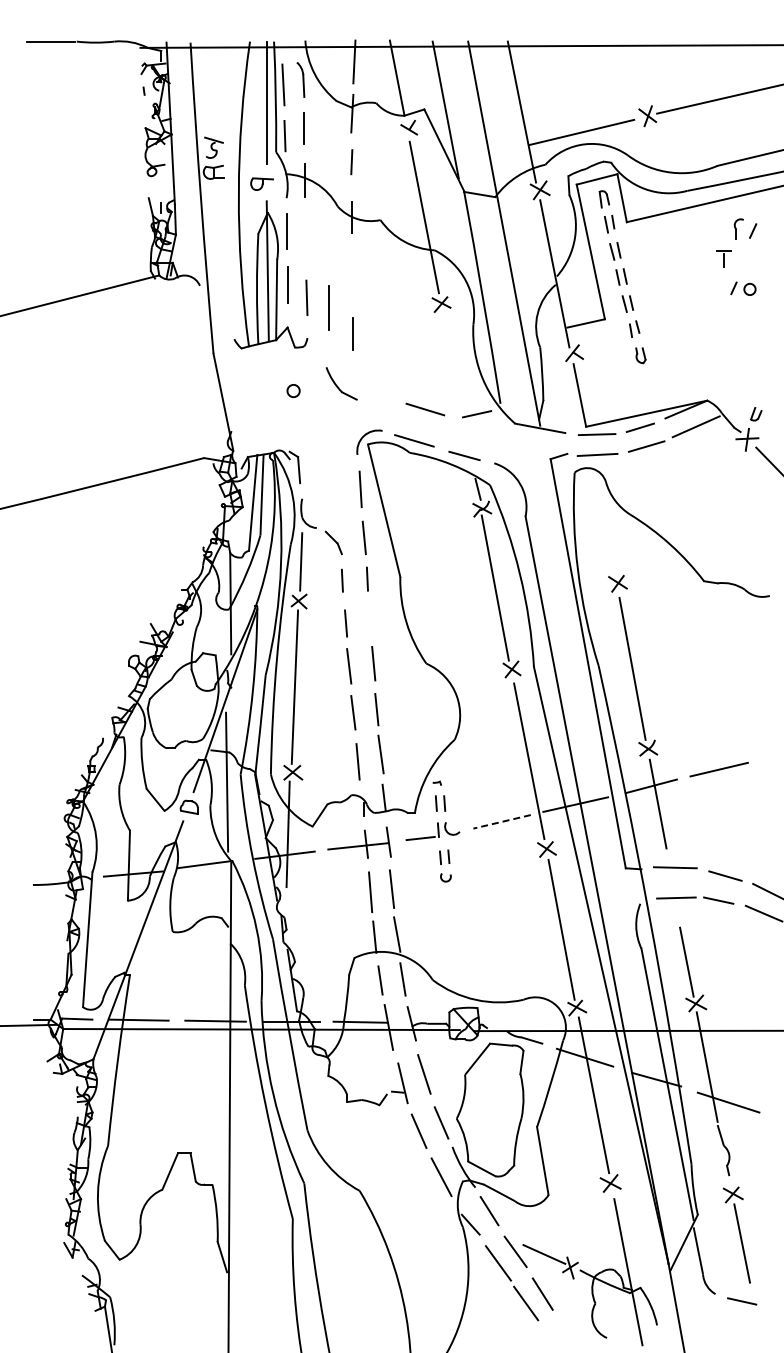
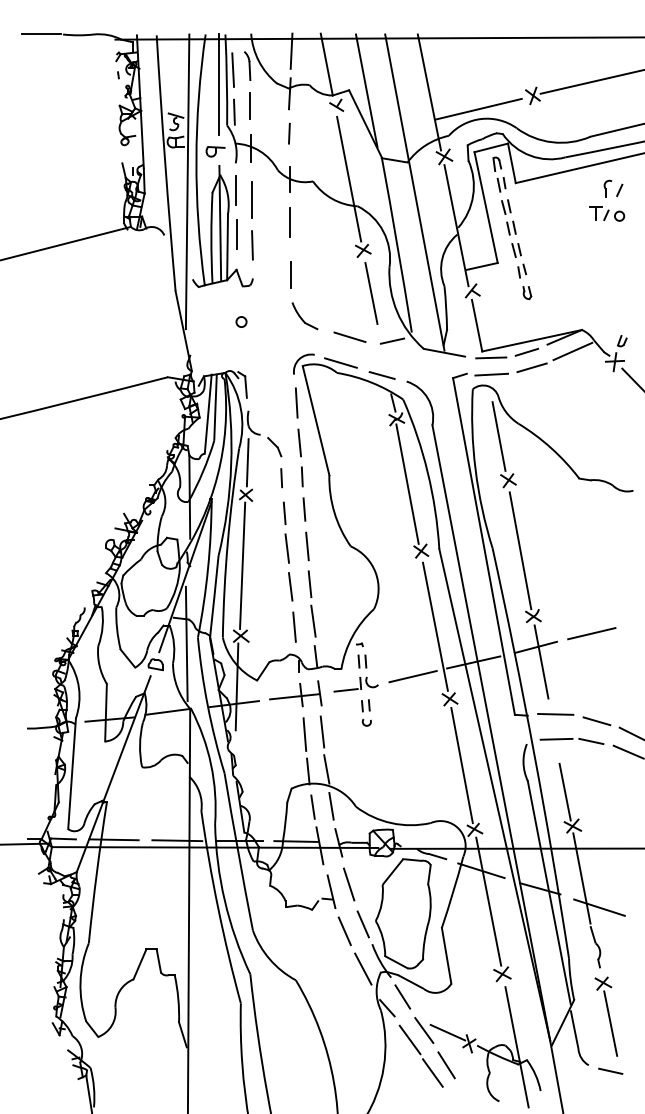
line: (228, 220) -> (187, 181), added
line: (352, 269) -> (289, 222), added
part: (743, 288) -> (614, 215), moved
line: (328, 307) -> (251, 199), moved
line: (451, 356) -> (371, 293), added
part: (341, 383) -> (304, 315), moved
line: (606, 529) -> (499, 436), added
line: (369, 618) -> (303, 509), added
line: (501, 821) -> (412, 676), dashed -> solid

